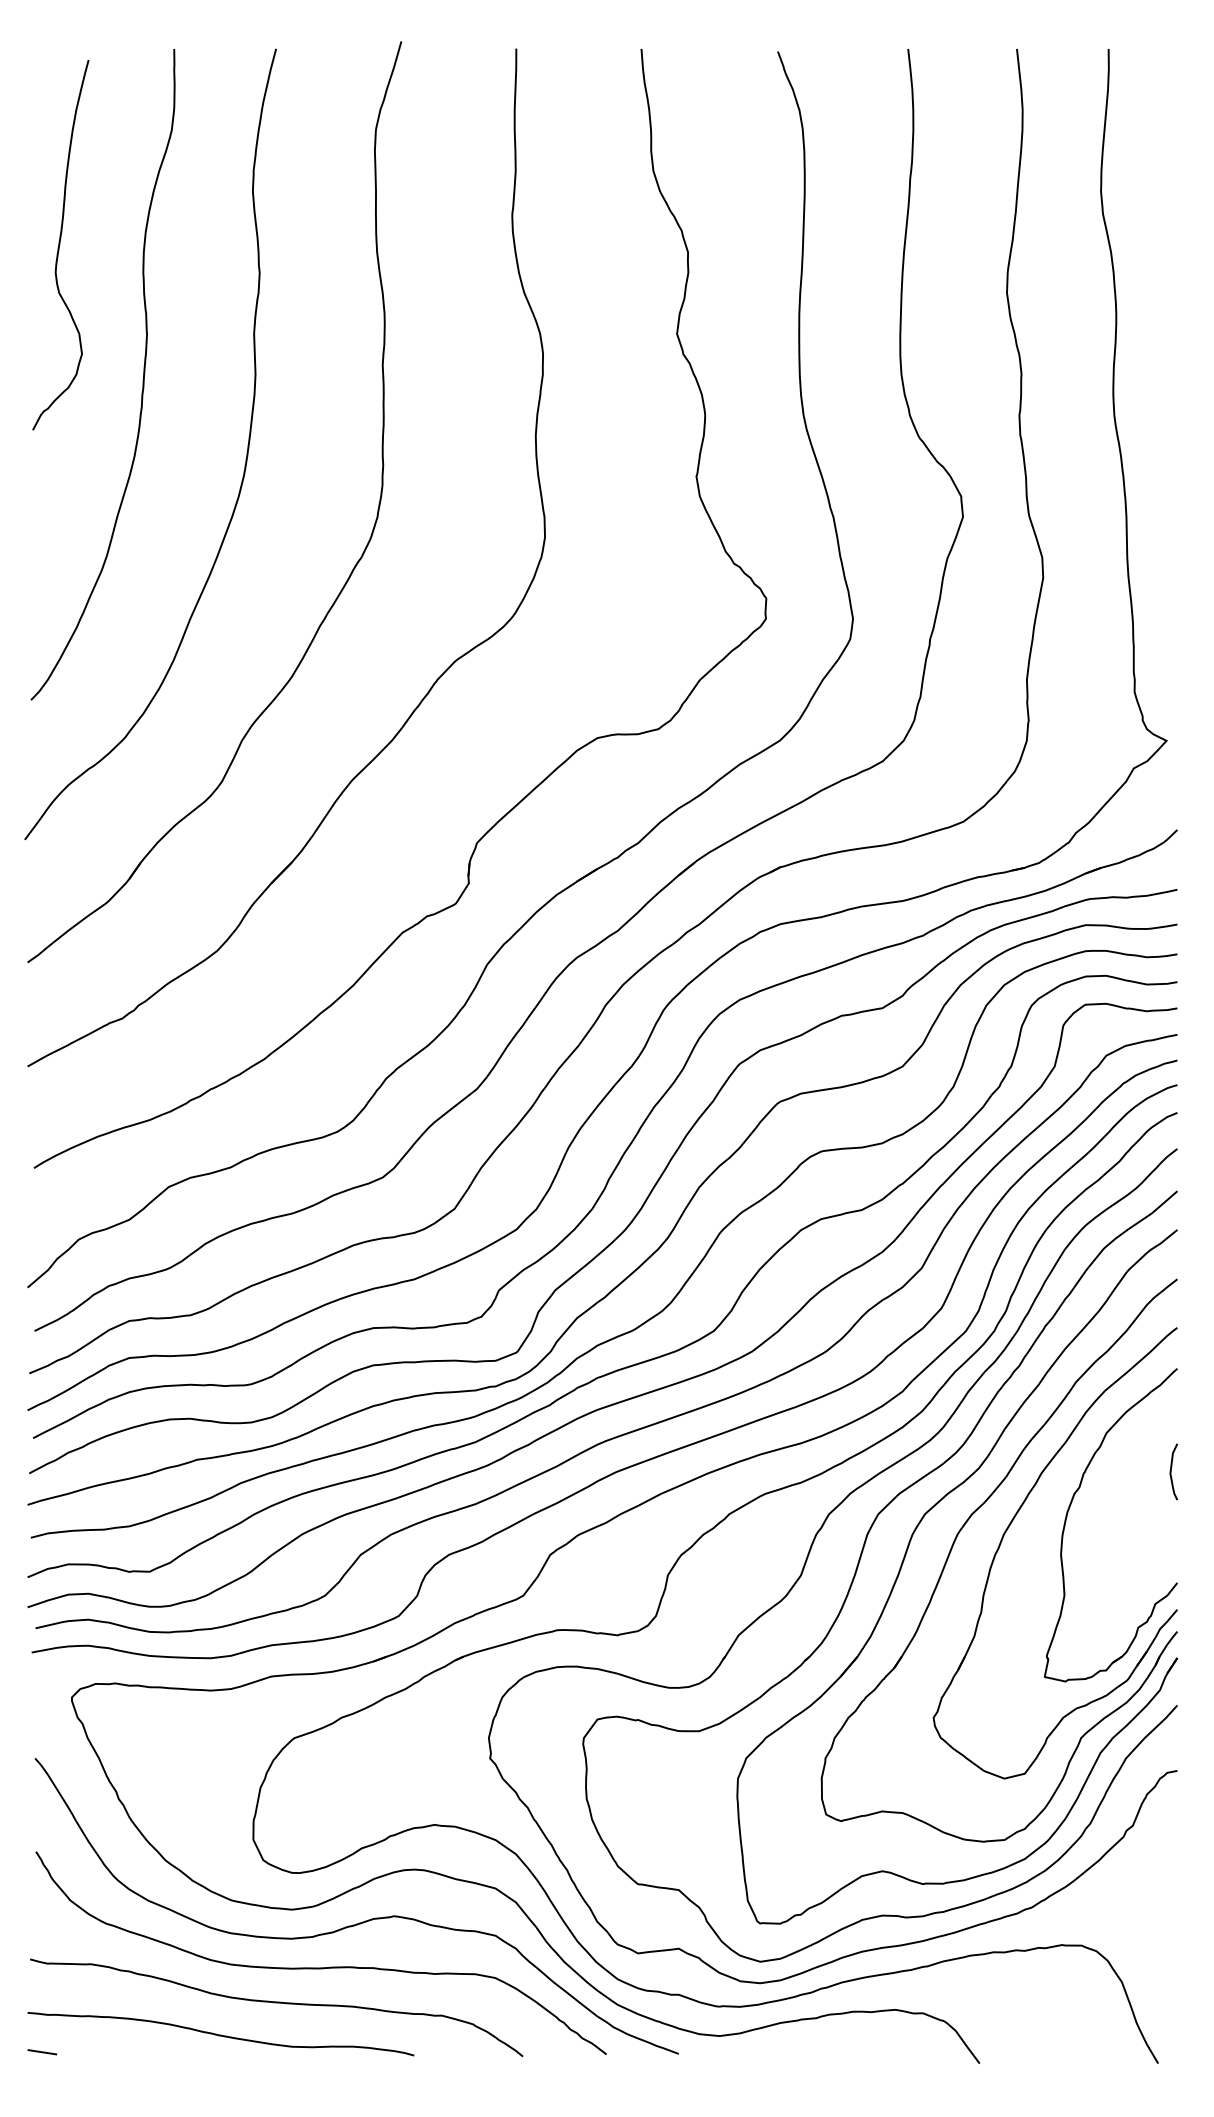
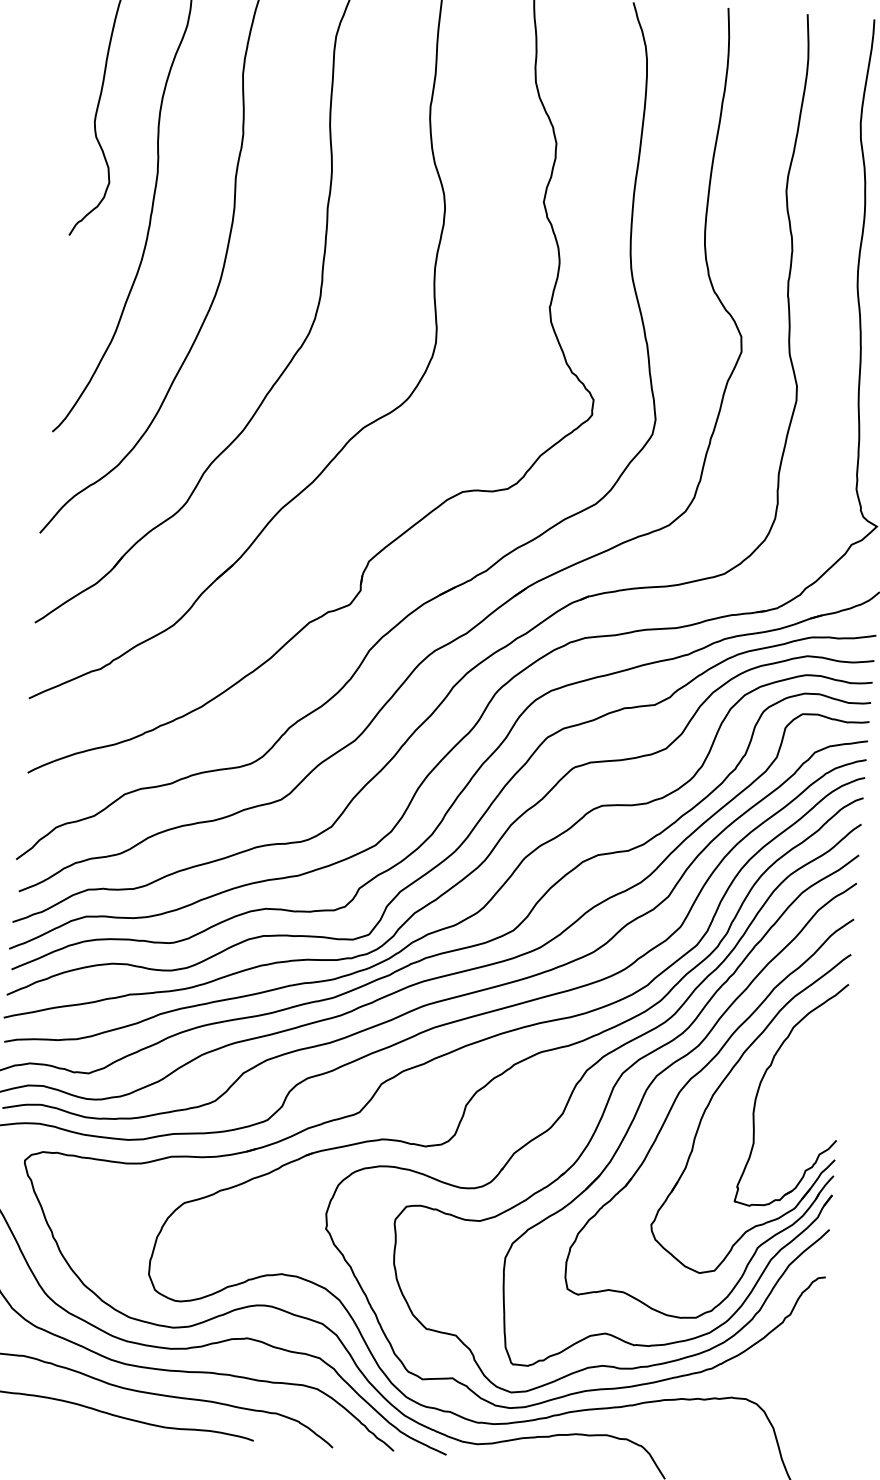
curve: (1171, 1471) -> (838, 1059), removed

